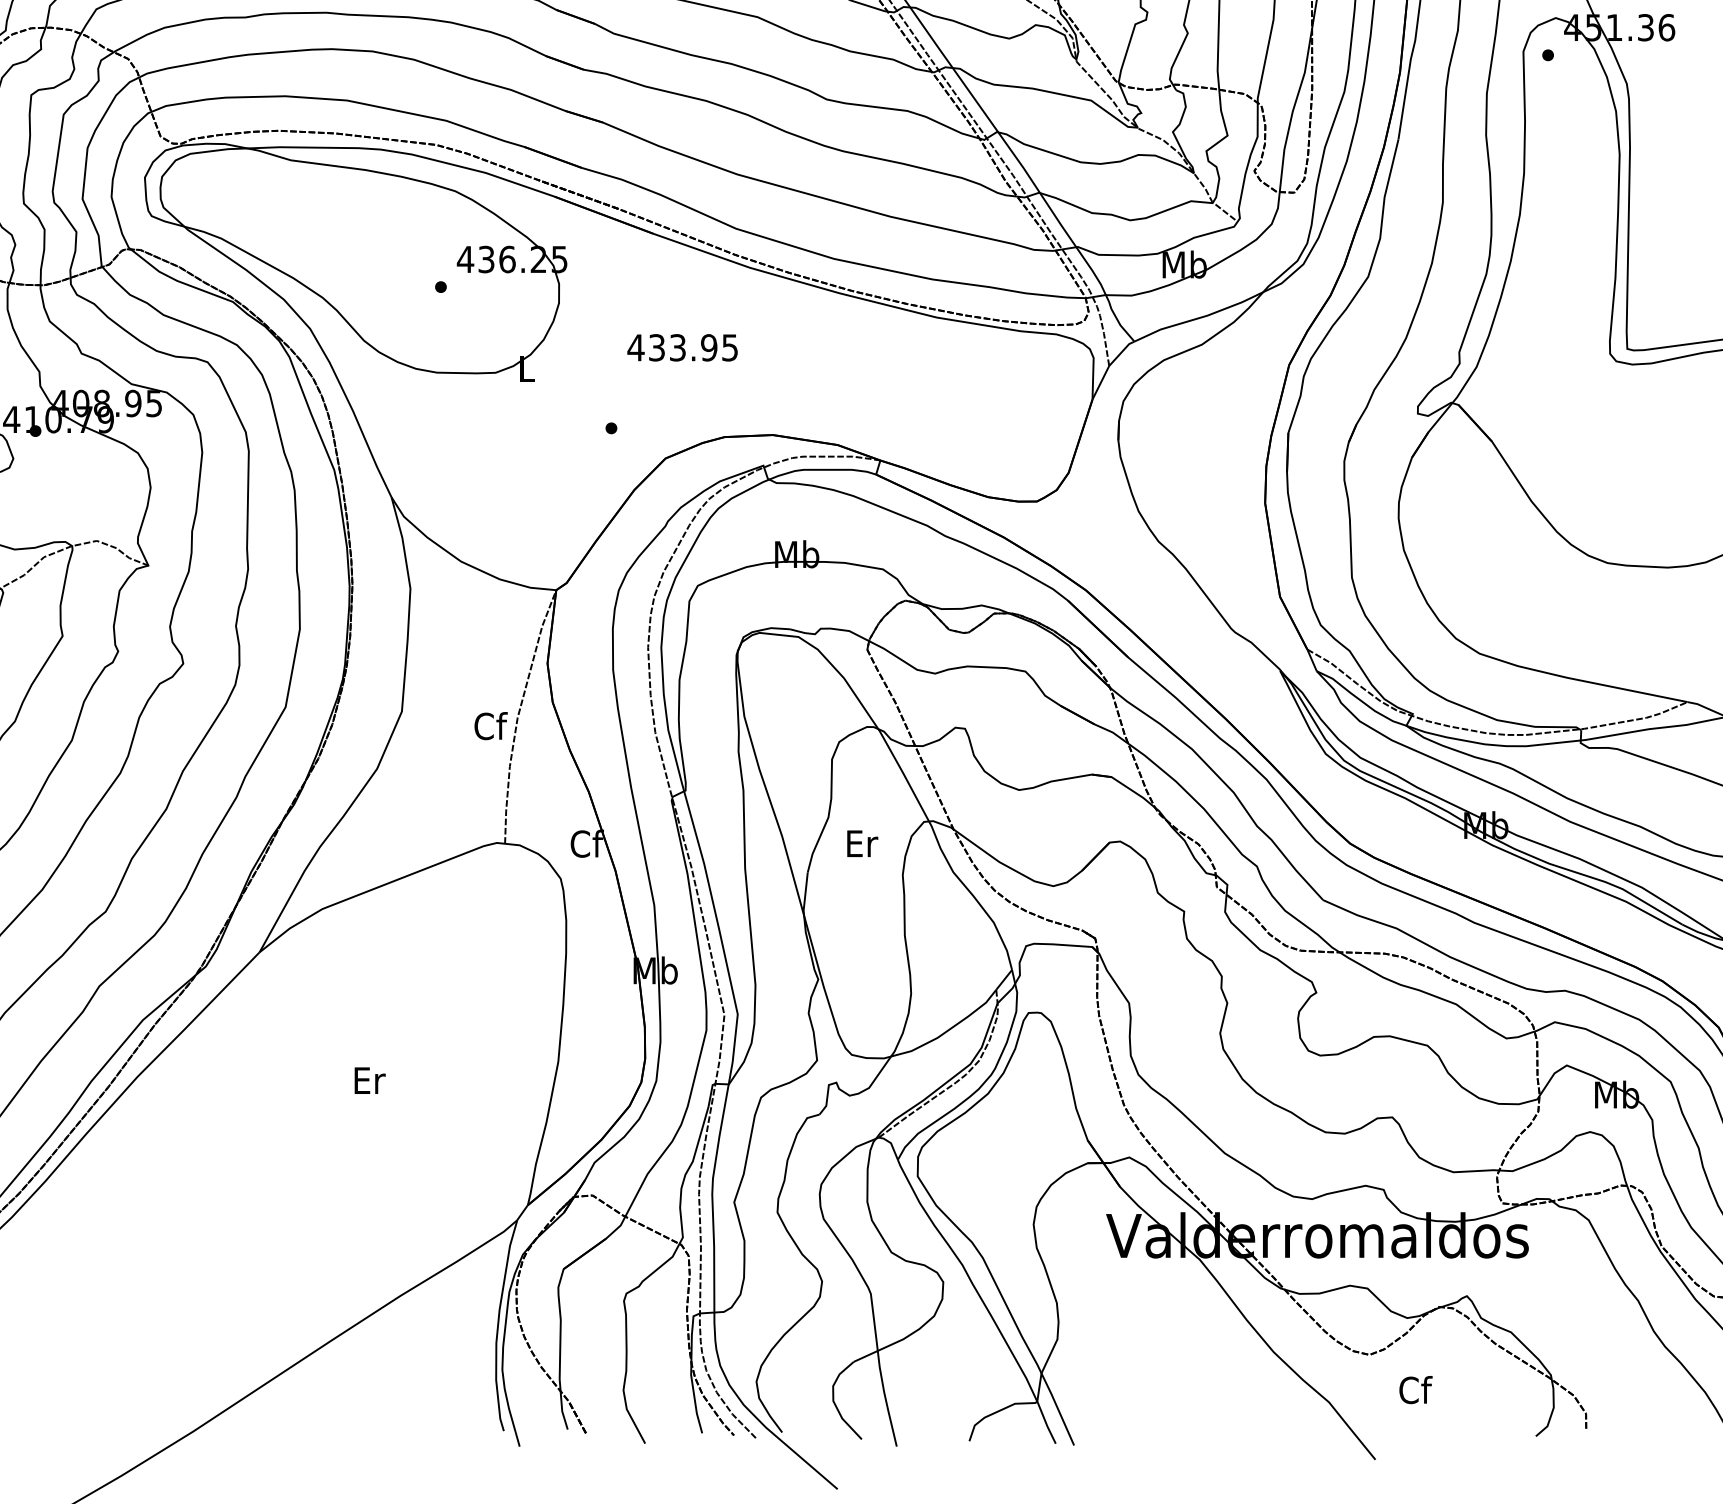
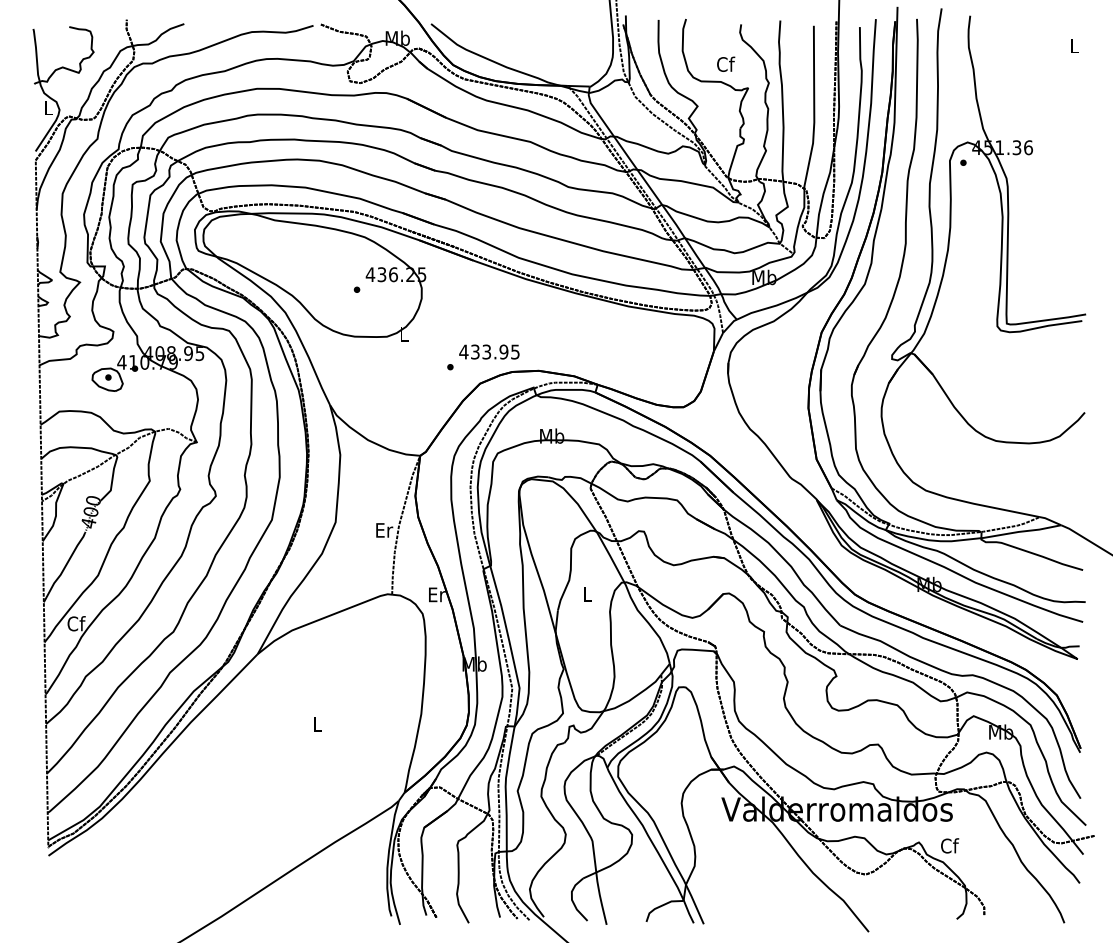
text: (682, 346) -> (489, 351), moved
text: (491, 724) -> (384, 529), Cf -> Er
text: (587, 843) -> (437, 594), Cf -> Er
text: (861, 843) -> (587, 594), Er -> L
text: (368, 1080) -> (317, 724), Er -> L
text: (1416, 1389) -> (950, 845), moved

